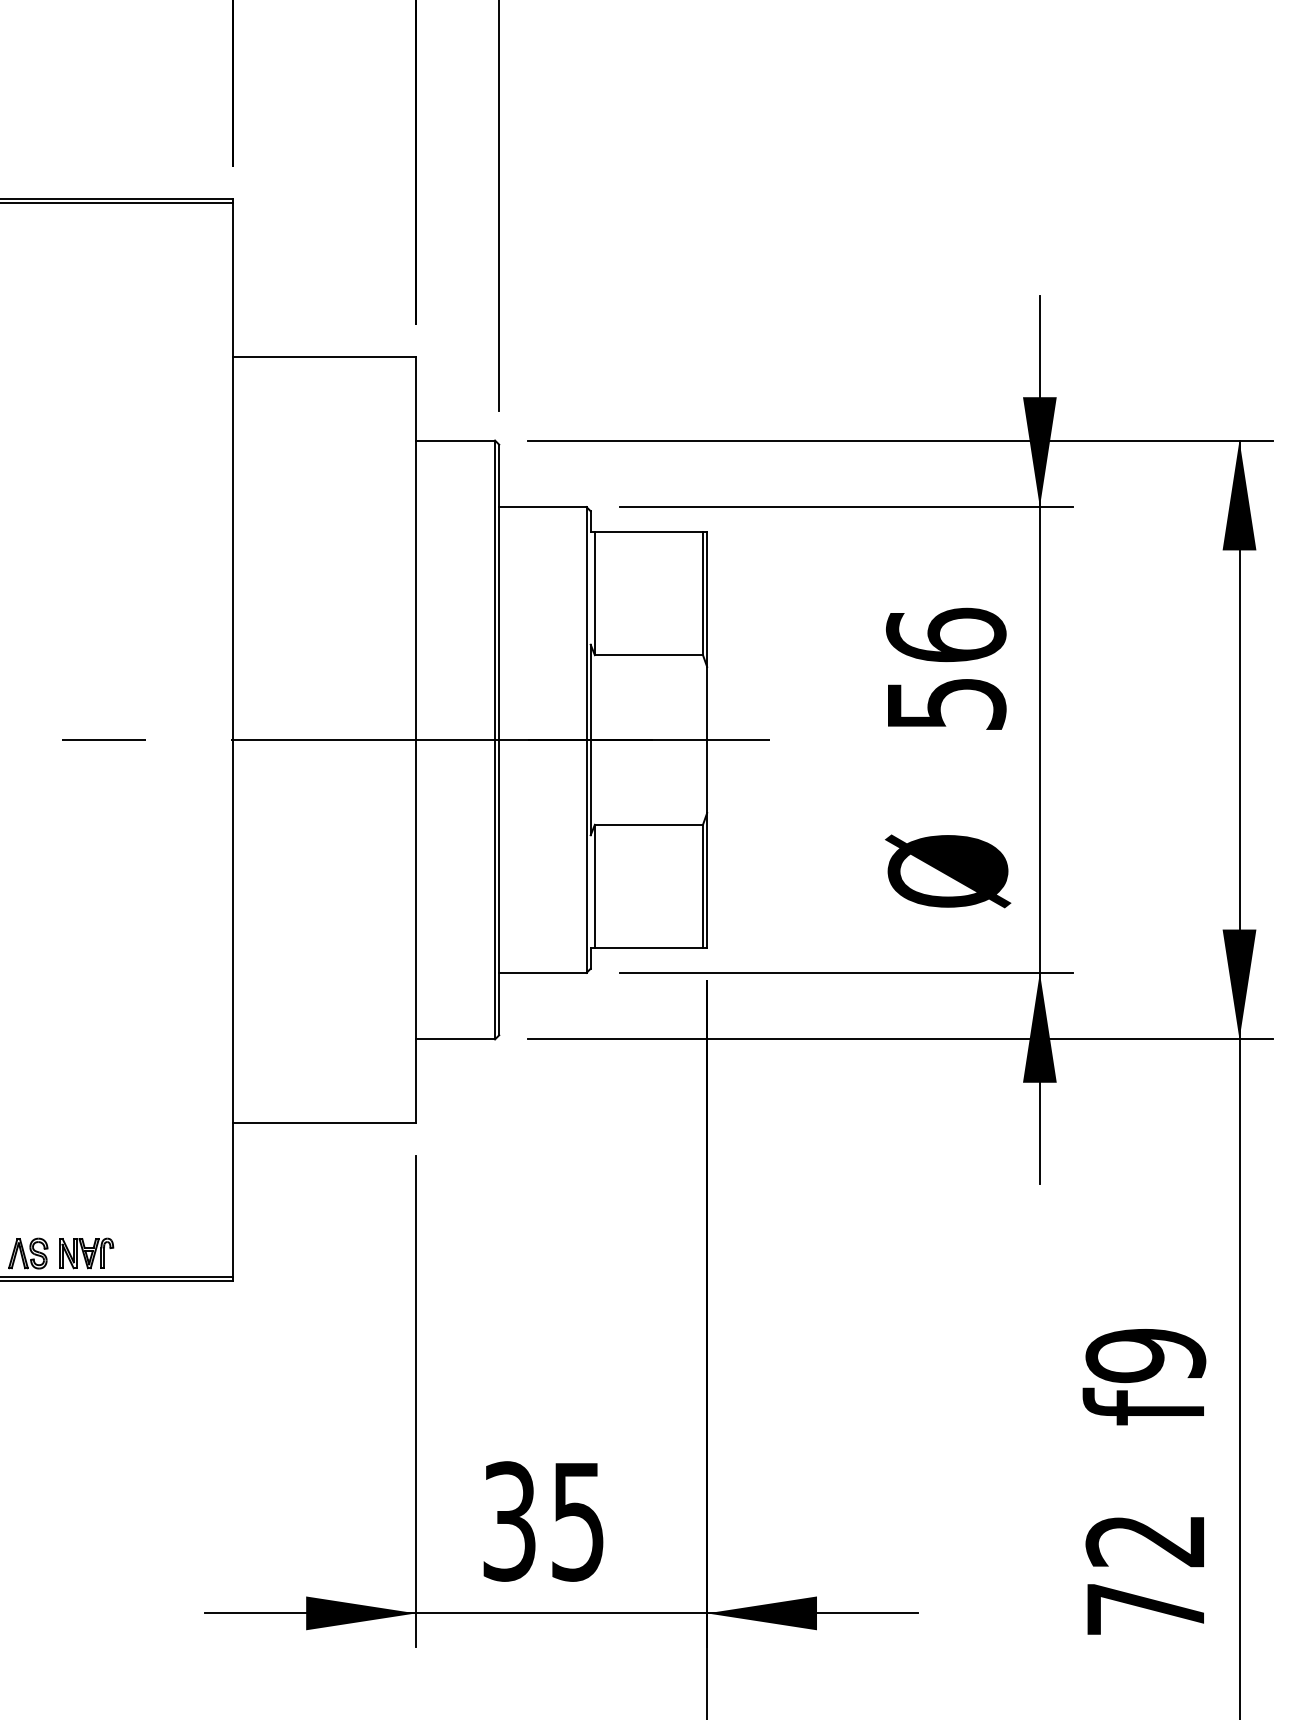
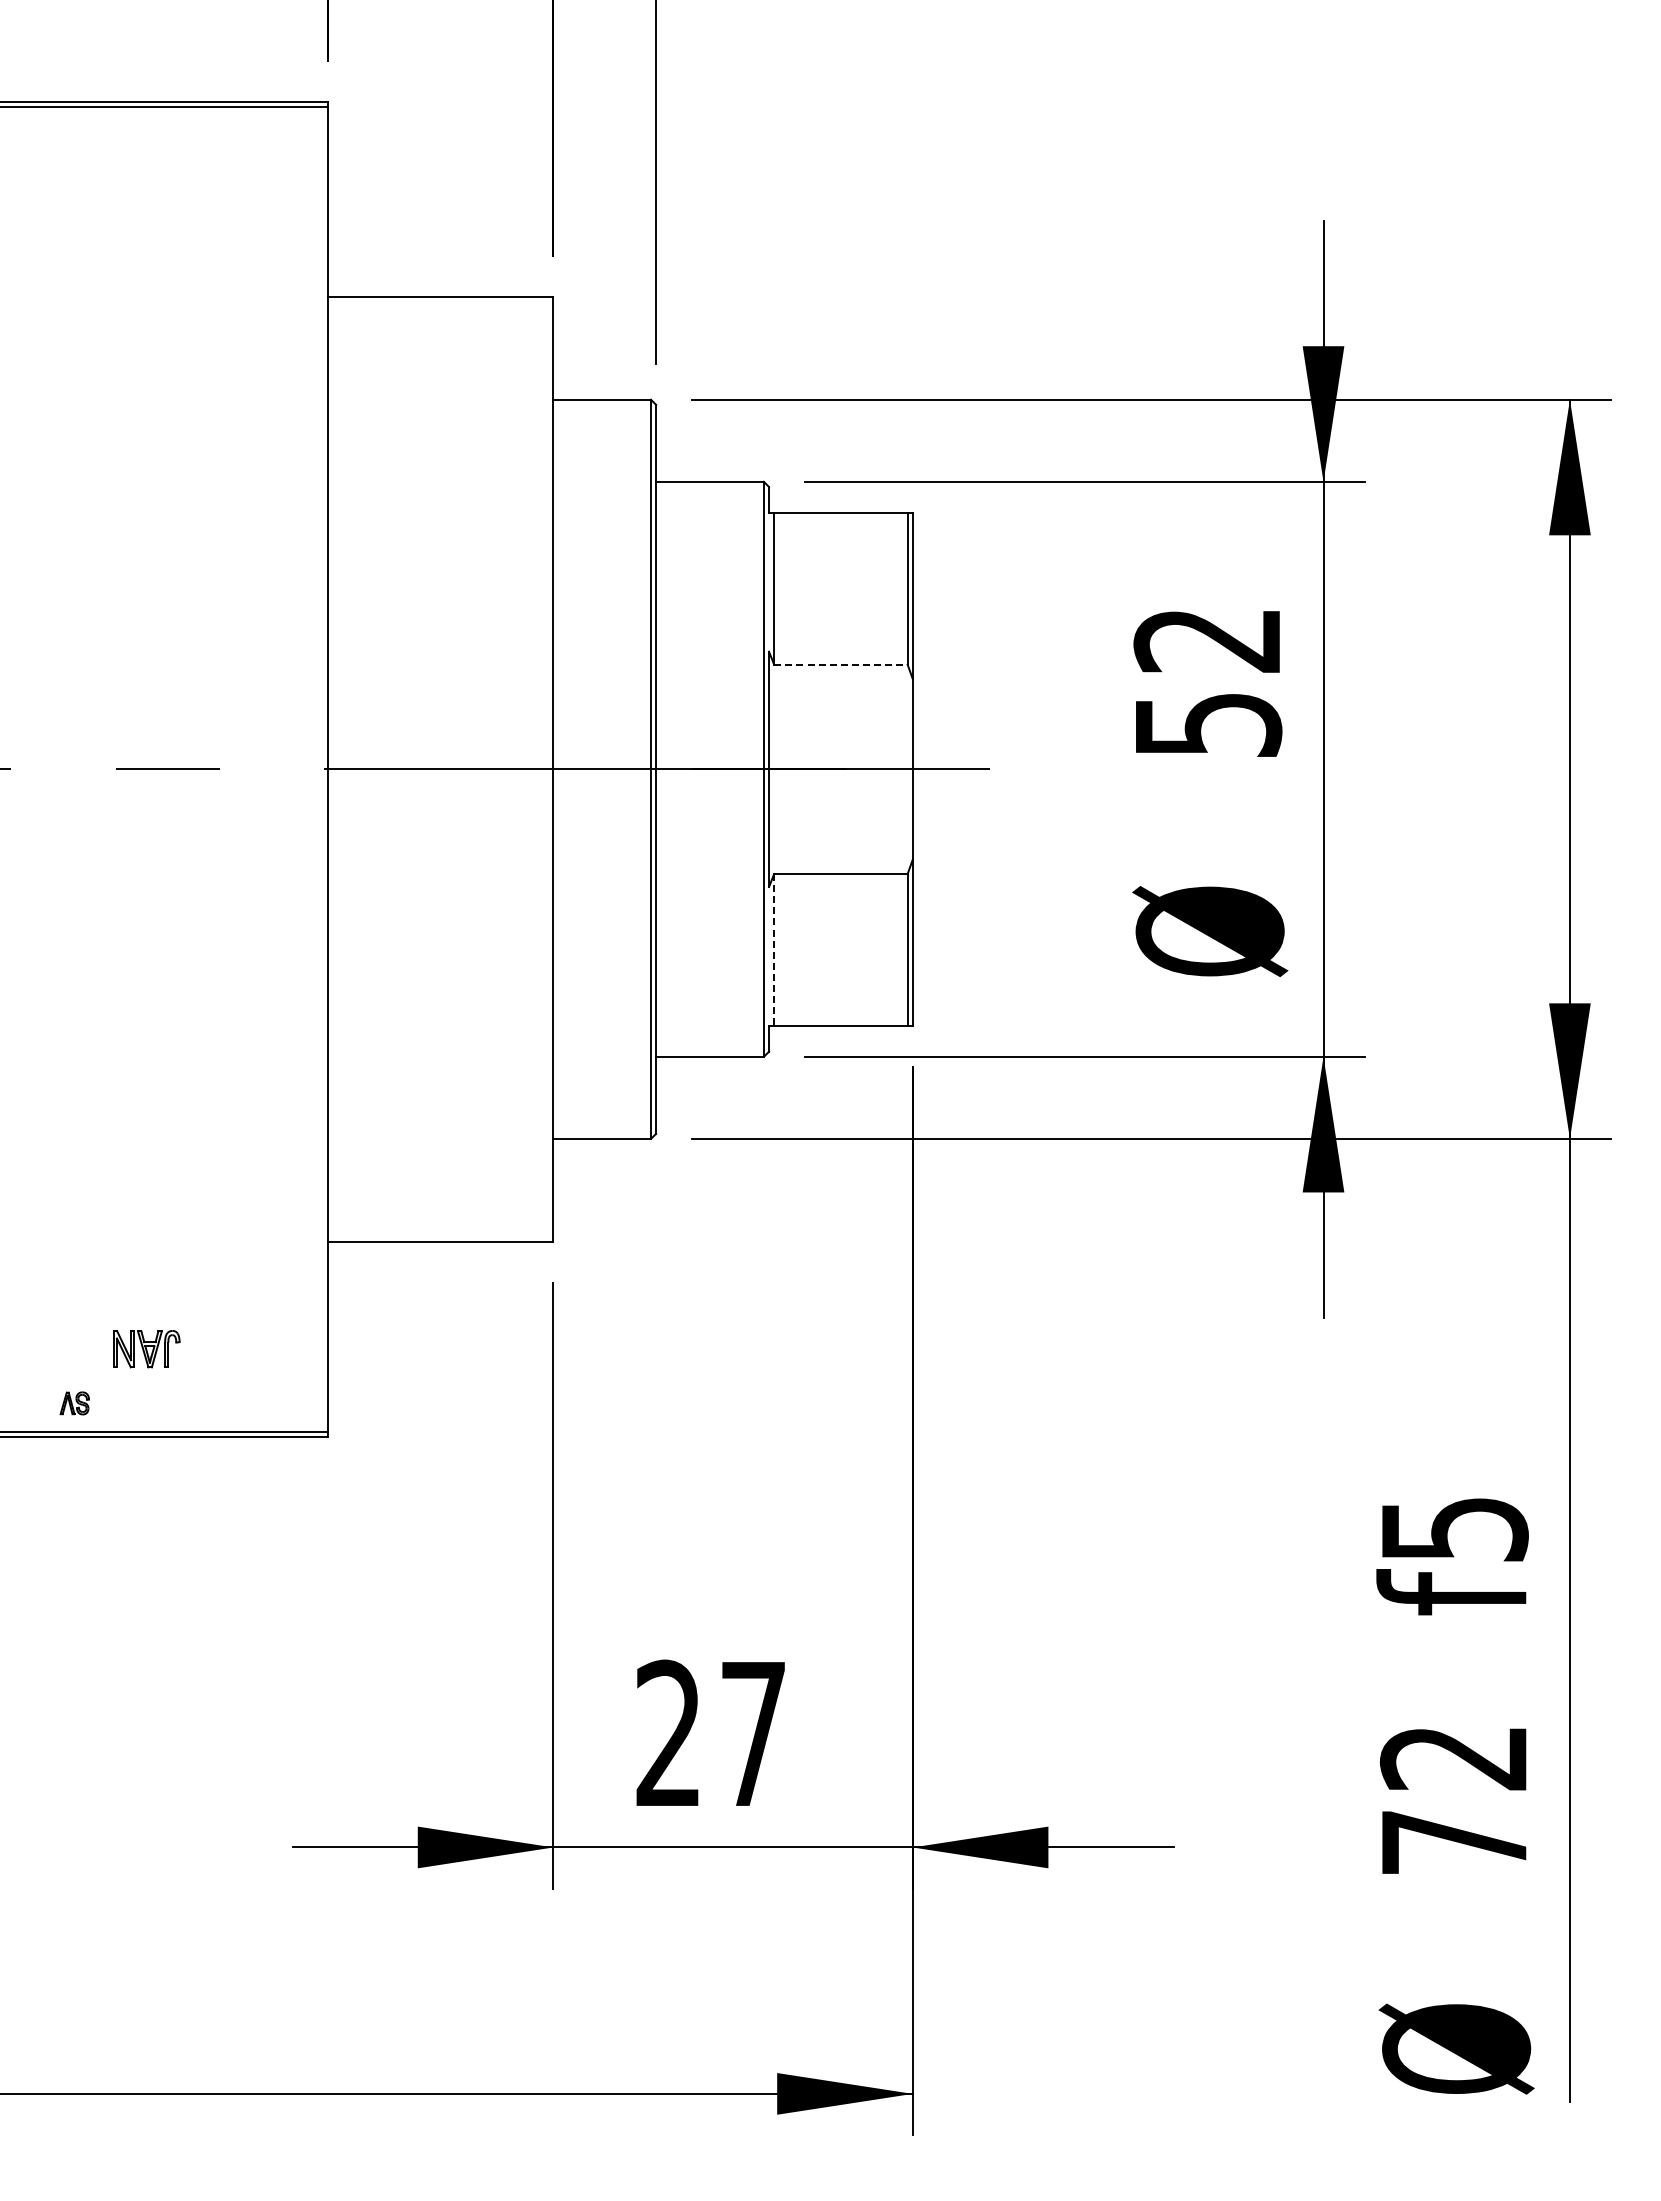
text: (945, 634) -> (1207, 639), 56 -> 52
line: (648, 655) -> (840, 664), solid -> dashed
line: (595, 886) -> (774, 950), solid -> dashed
part: (28, 1253) -> (74, 1403), size x0.6
part: (86, 1253) -> (146, 1349), moved
text: (1145, 1355) -> (1453, 1529), f9 -> f5
text: (543, 1521) -> (710, 1733), 35 -> 27

